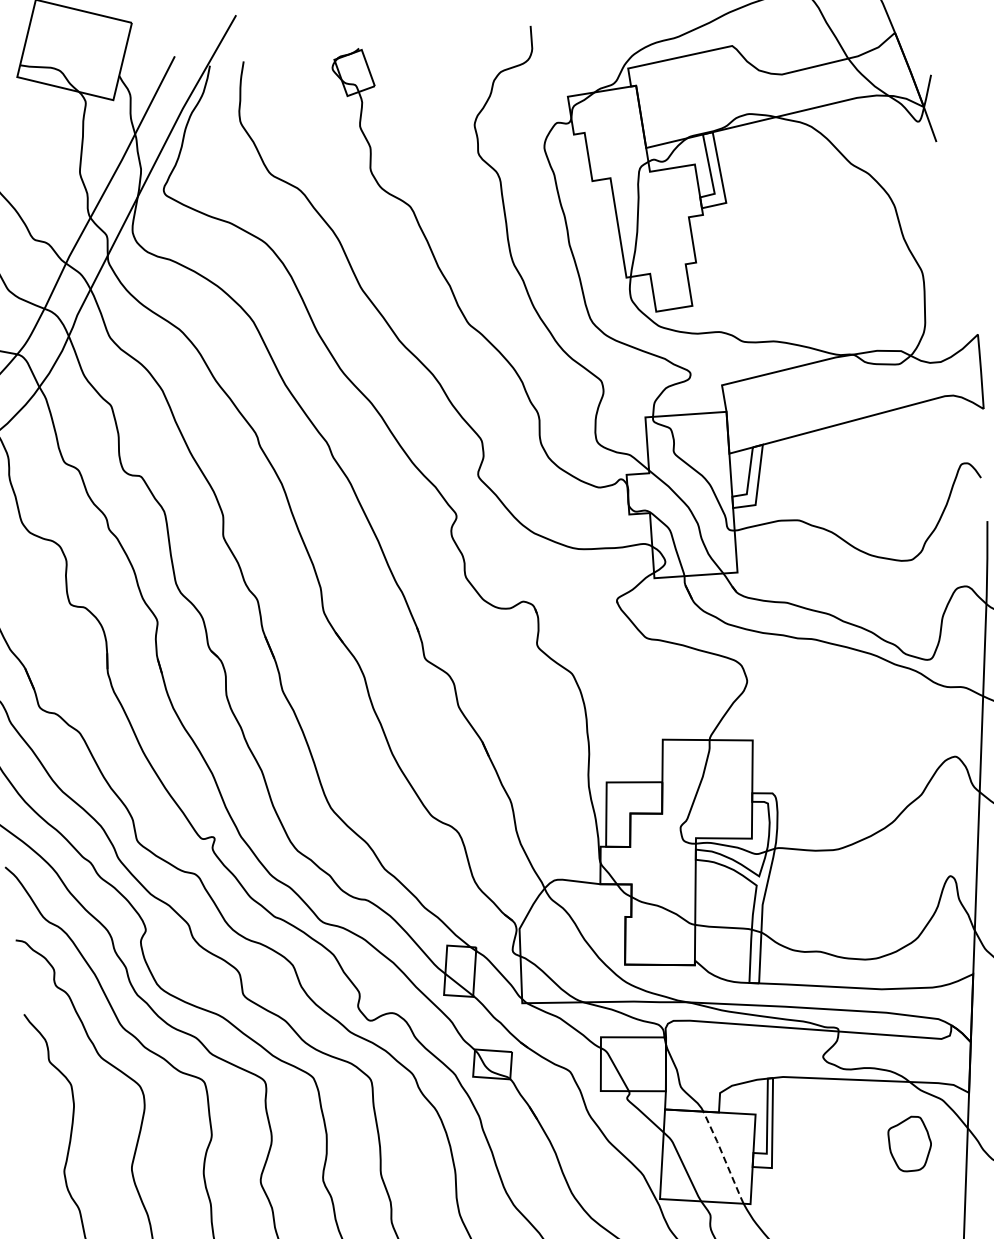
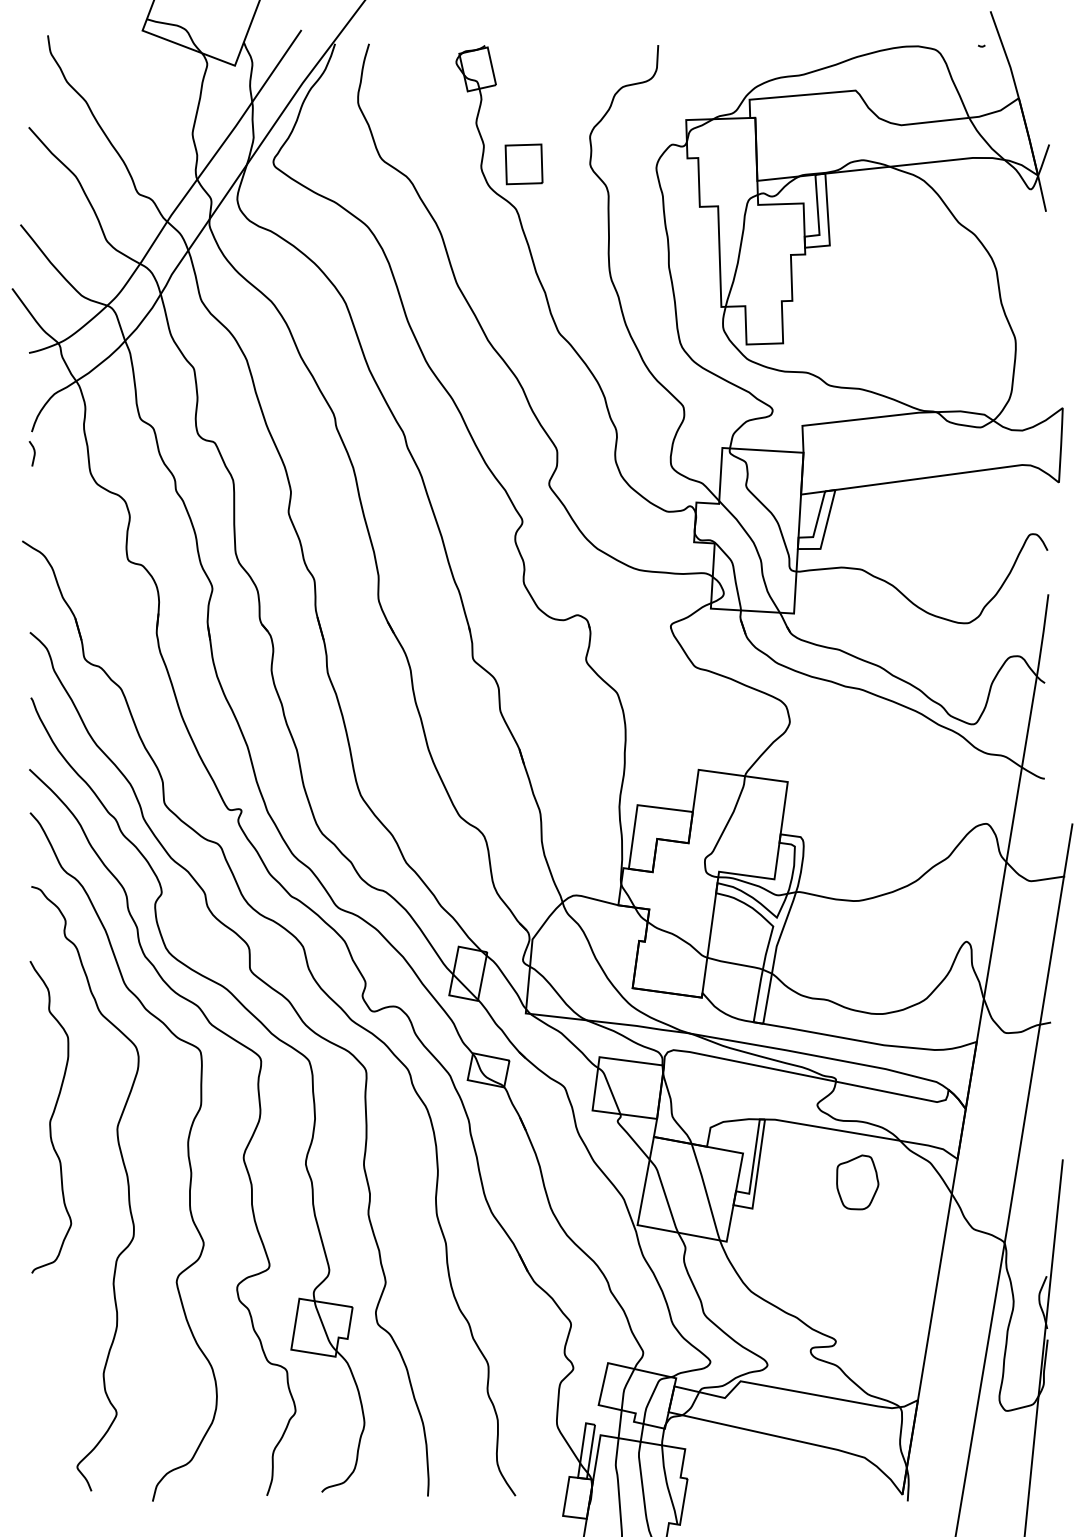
part: (412, 161) -> (523, 164), added
part: (910, 1144) -> (857, 1182), moved
line: (724, 1157) -> (706, 1192), dashed -> solid

